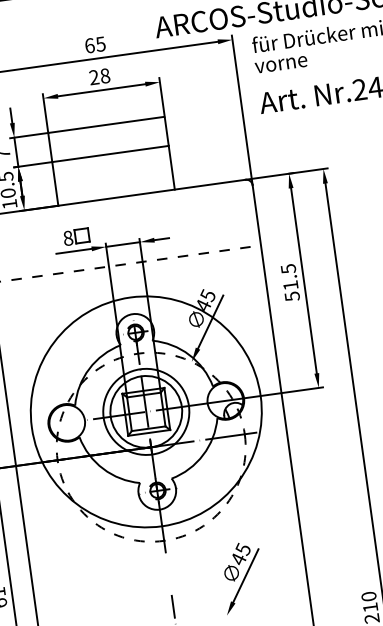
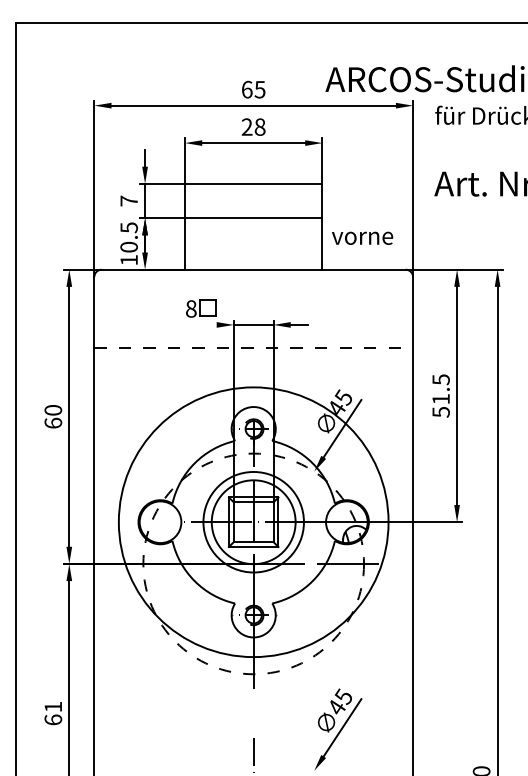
text: (281, 64) -> (362, 237), moved
line: (73, 251) -> (195, 324), removed

